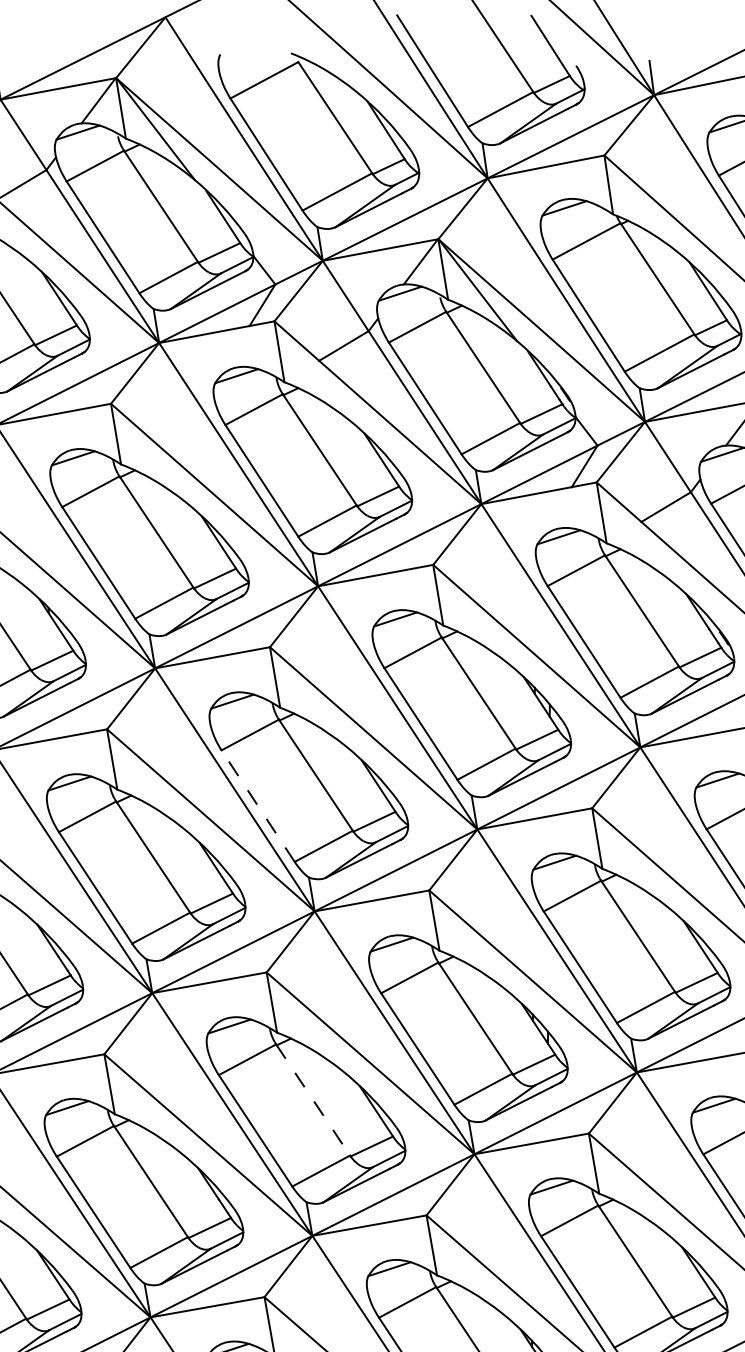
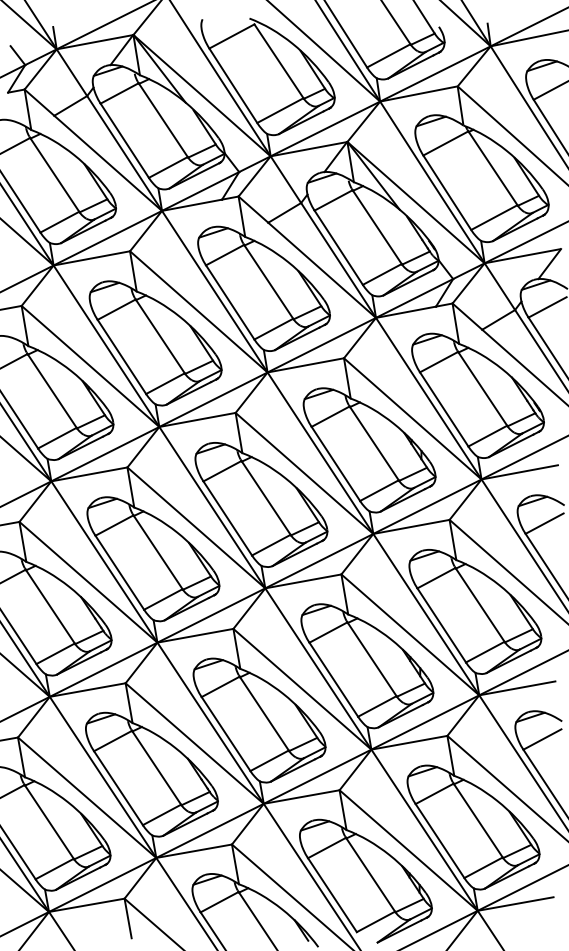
line: (257, 806) -> (227, 518), dashed -> solid
line: (313, 1101) -> (264, 714), dashed -> solid

